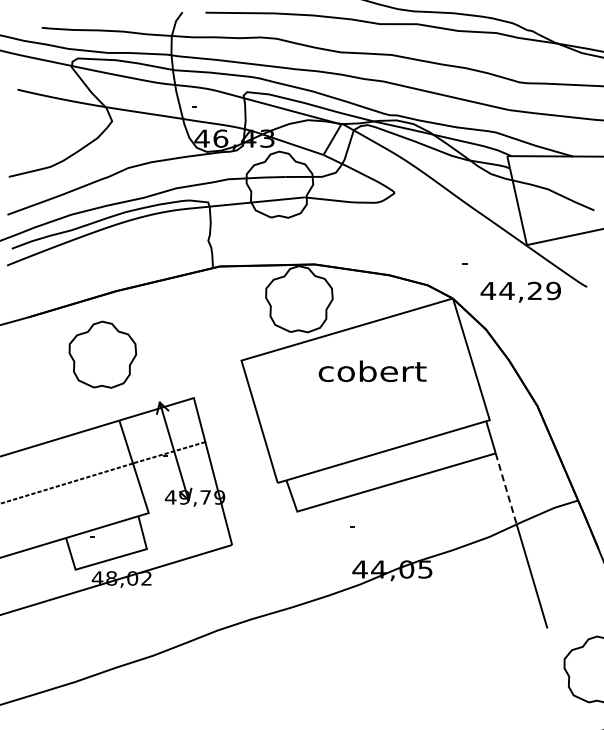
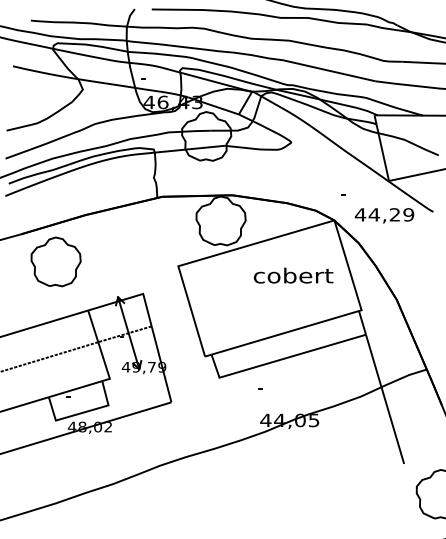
part: (102, 354) -> (55, 261), moved
text: (372, 371) -> (293, 275), moved
line: (506, 489) -> (373, 361), dashed -> solid

